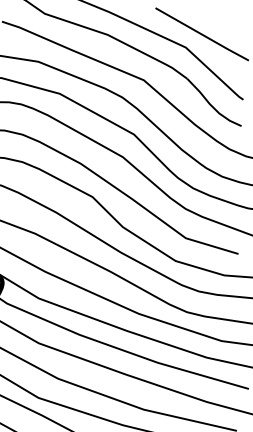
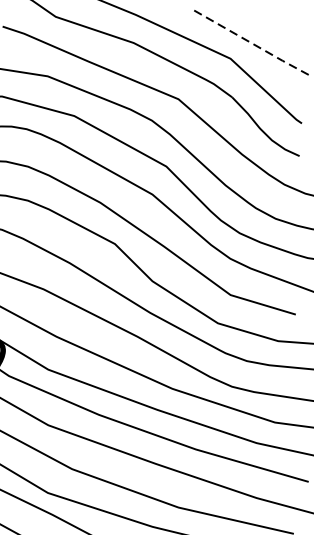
line: (202, 34) -> (251, 42), solid -> dashed

